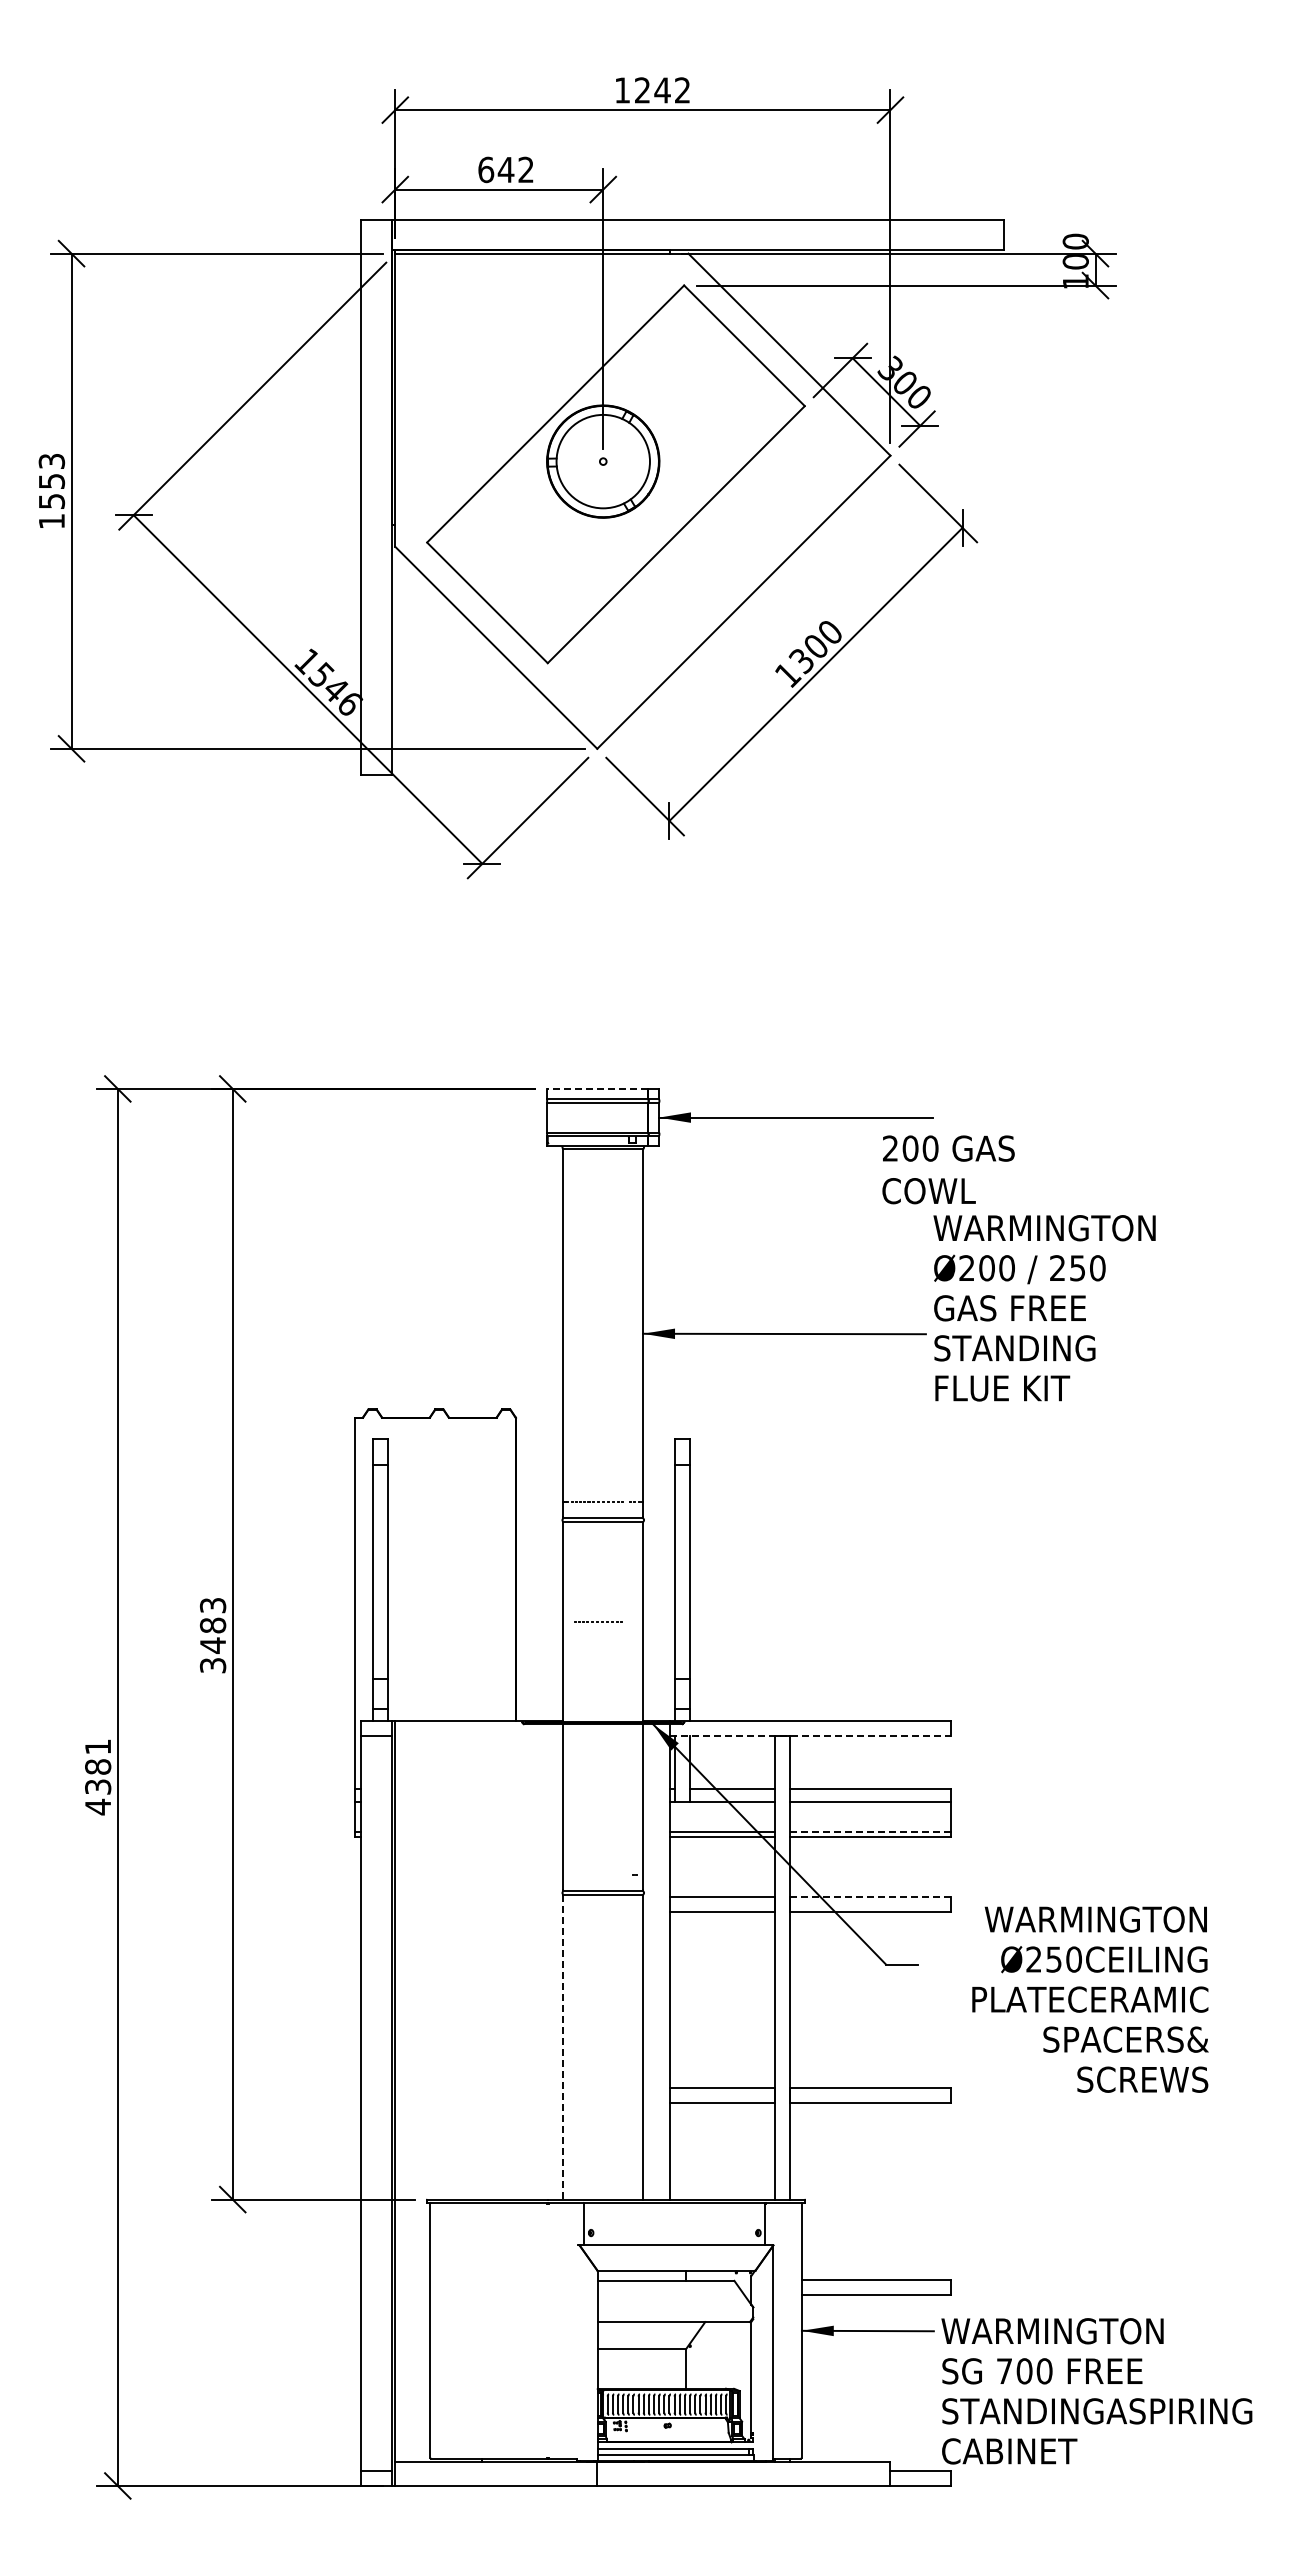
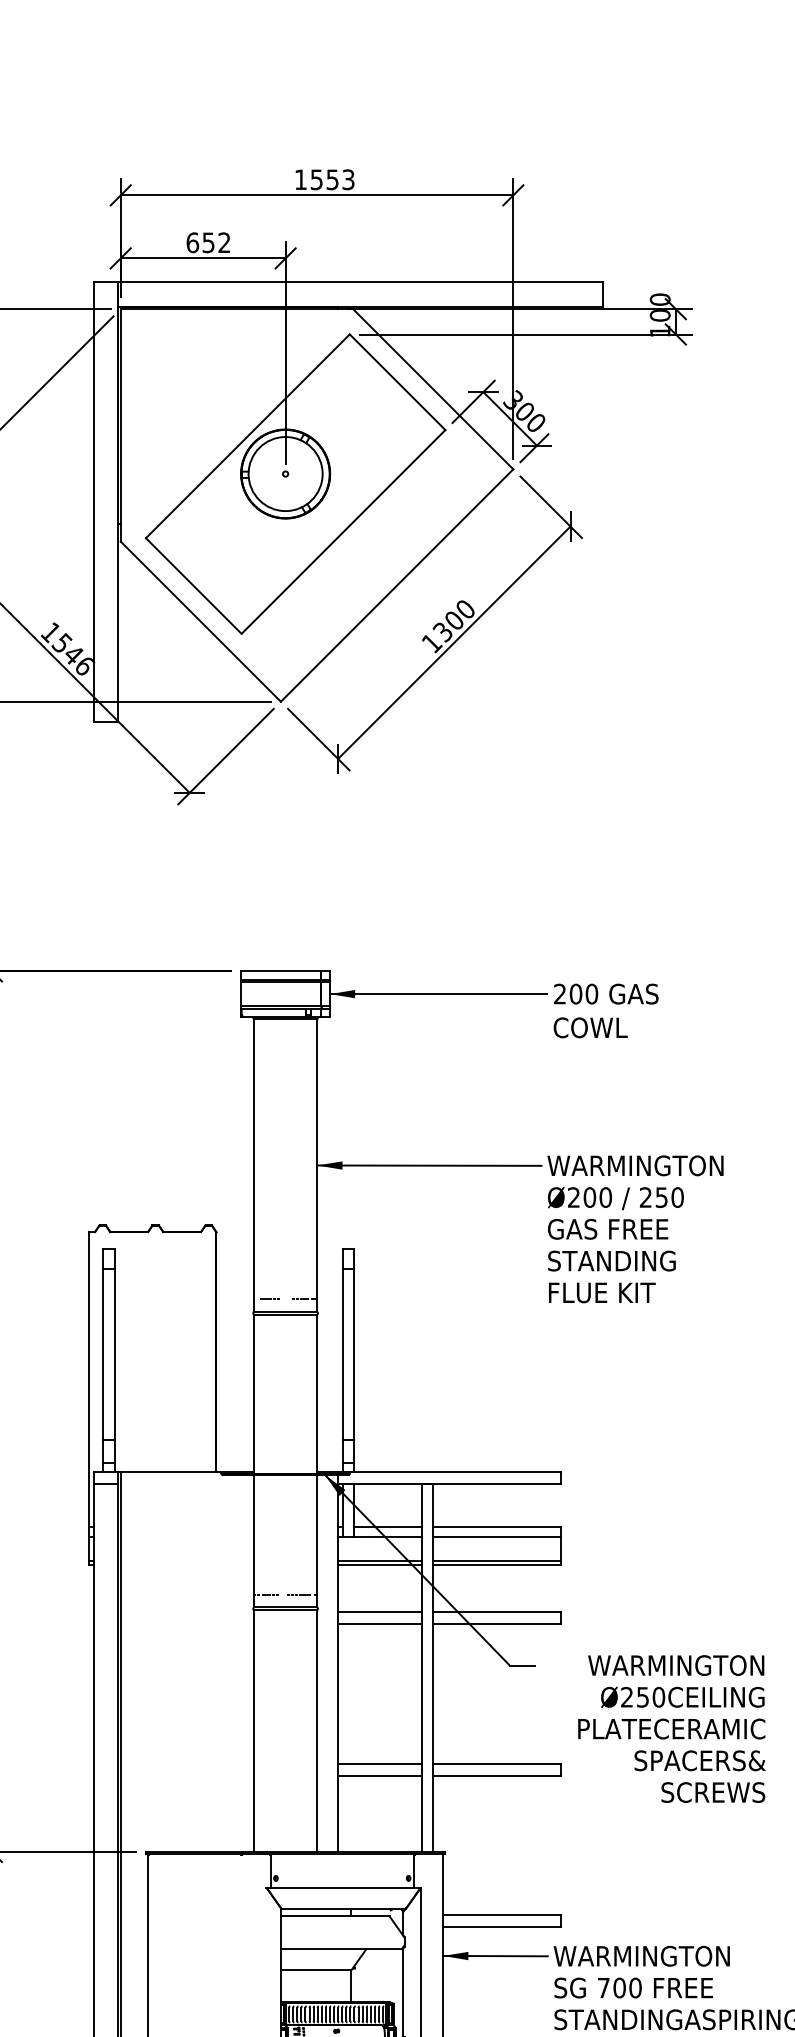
text: (662, 90) -> (332, 179), 1242 -> 1553
text: (505, 170) -> (208, 243), 642 -> 652
line: (597, 1088) -> (281, 971), dashed -> solid
text: (948, 1169) -> (606, 1010), moved
text: (1044, 1308) -> (635, 1229), moved
line: (598, 1621) -> (281, 1594), moved
line: (810, 1735) -> (449, 1483), dashed -> solid
line: (870, 1832) -> (497, 1560), dashed -> solid
line: (870, 1896) -> (497, 1611), dashed -> solid
text: (1090, 1999) -> (671, 1728), moved
line: (563, 2047) -> (254, 1731), dashed -> solid

